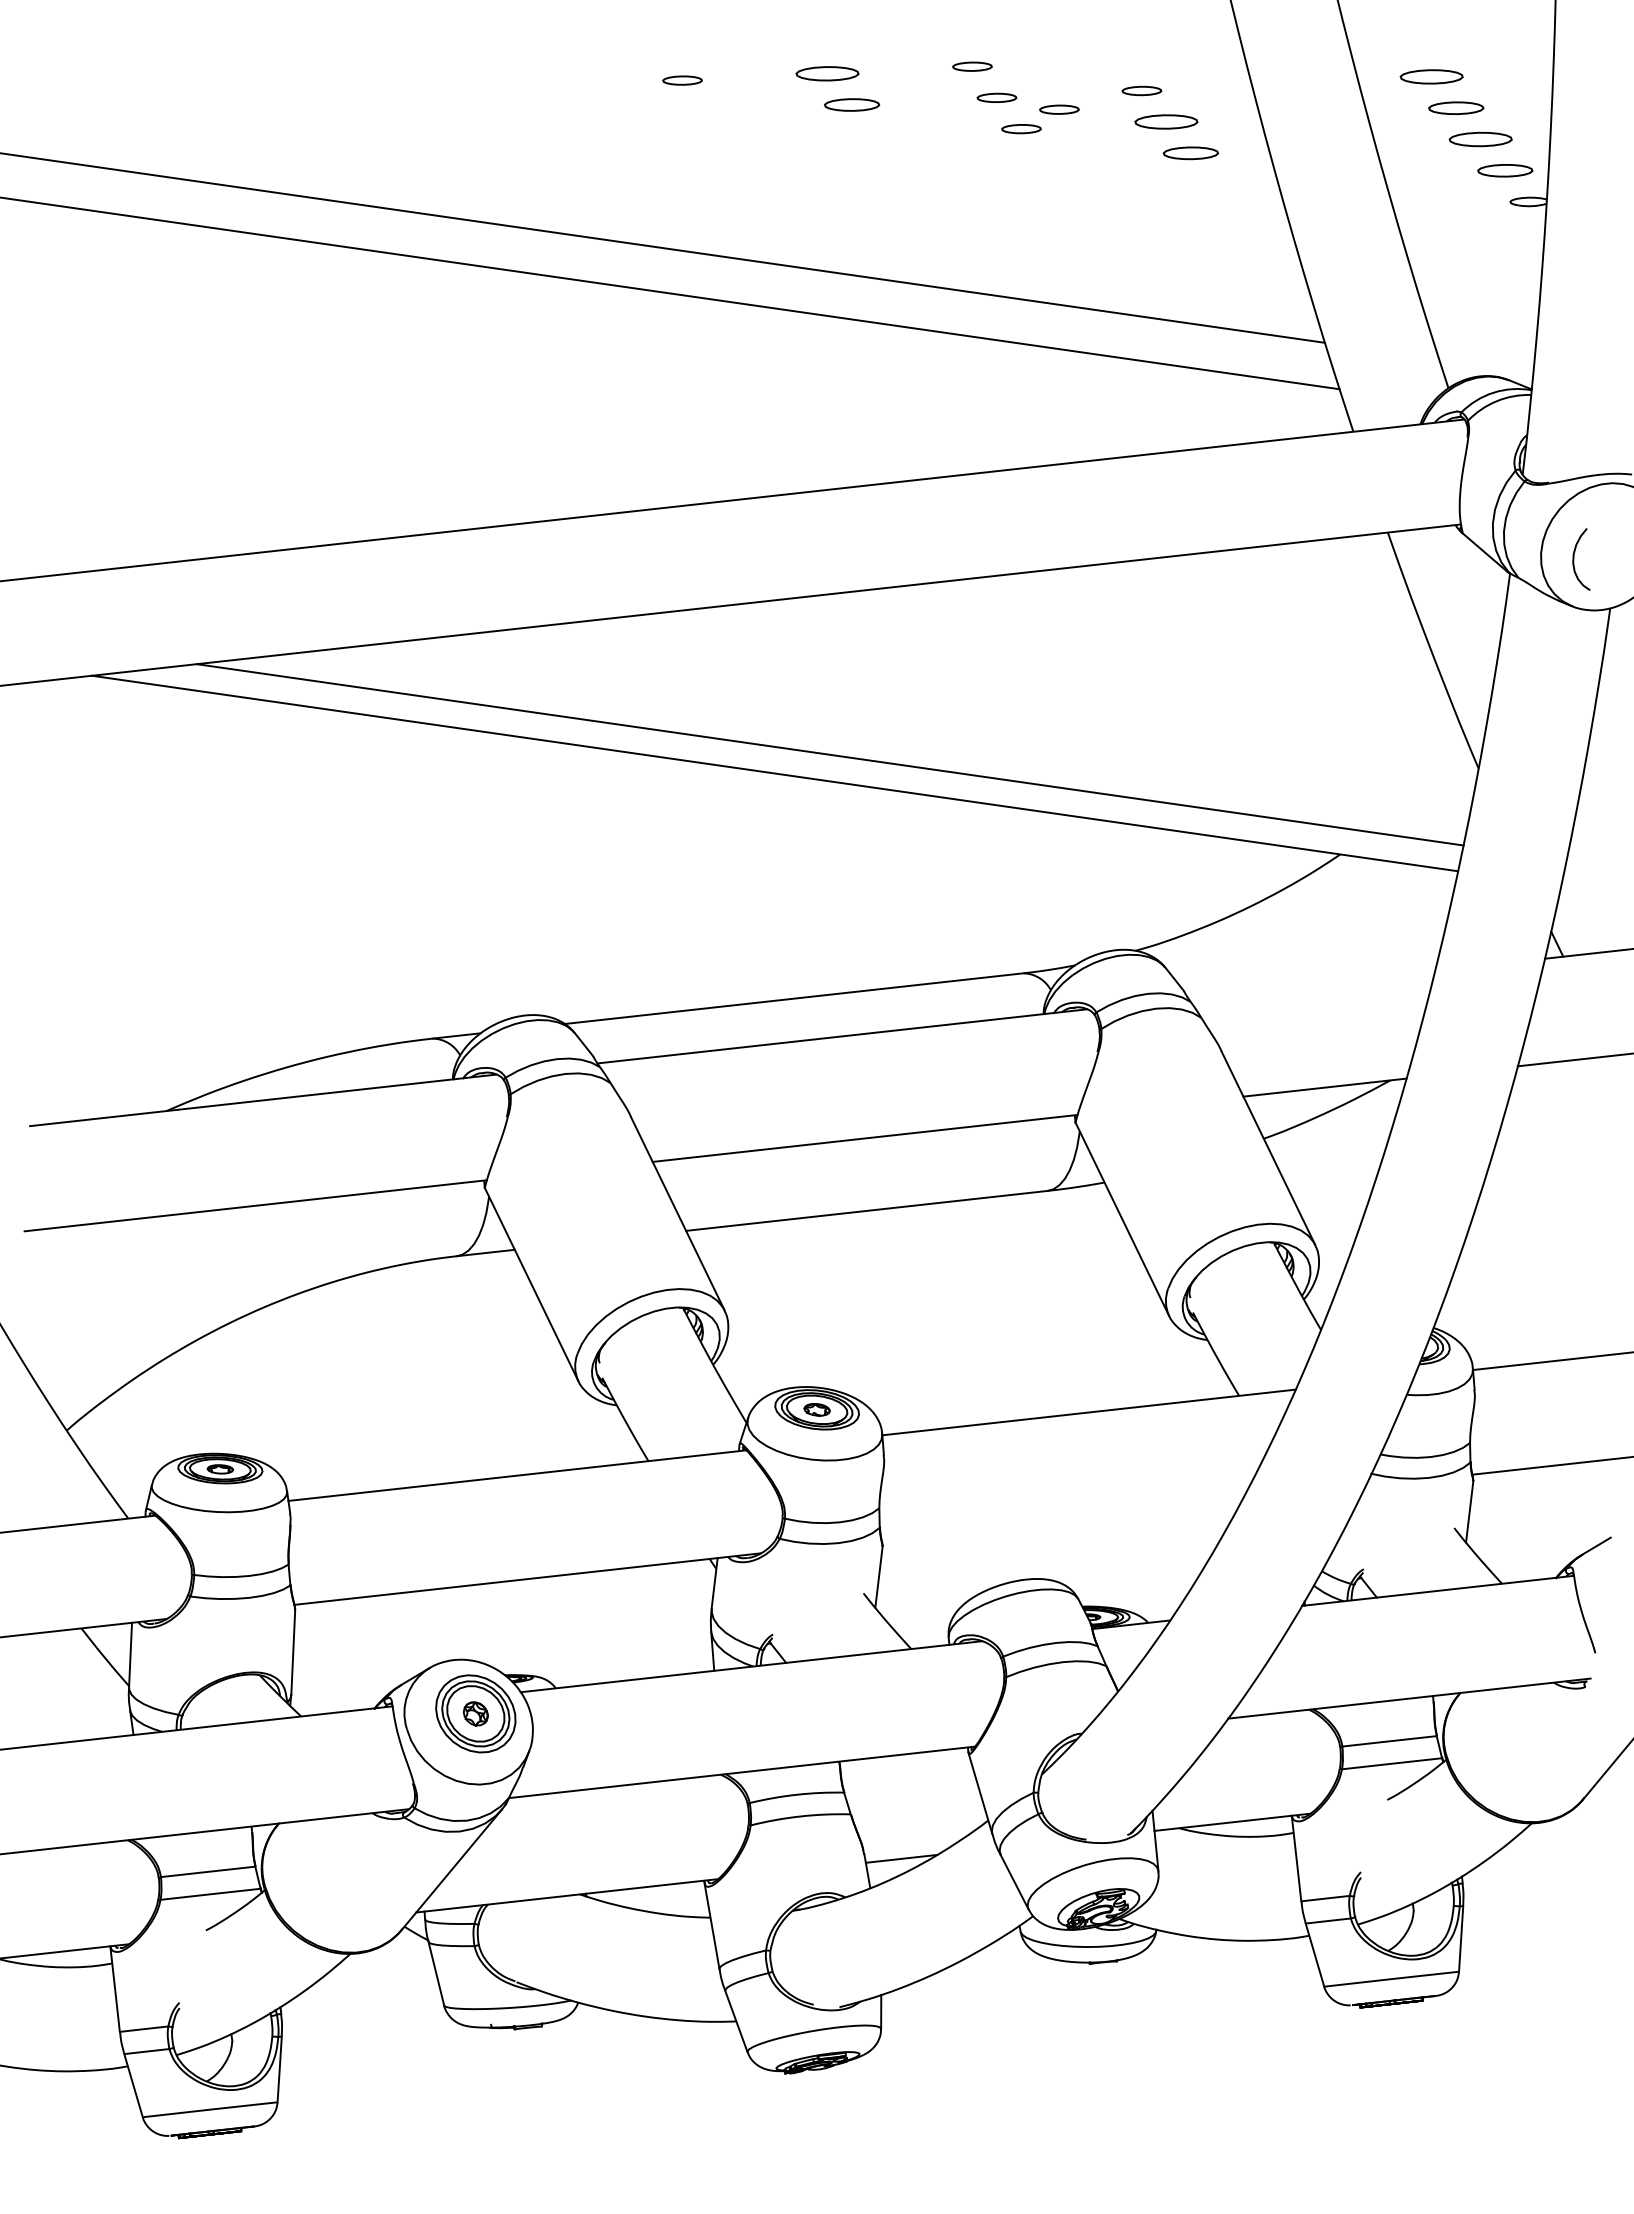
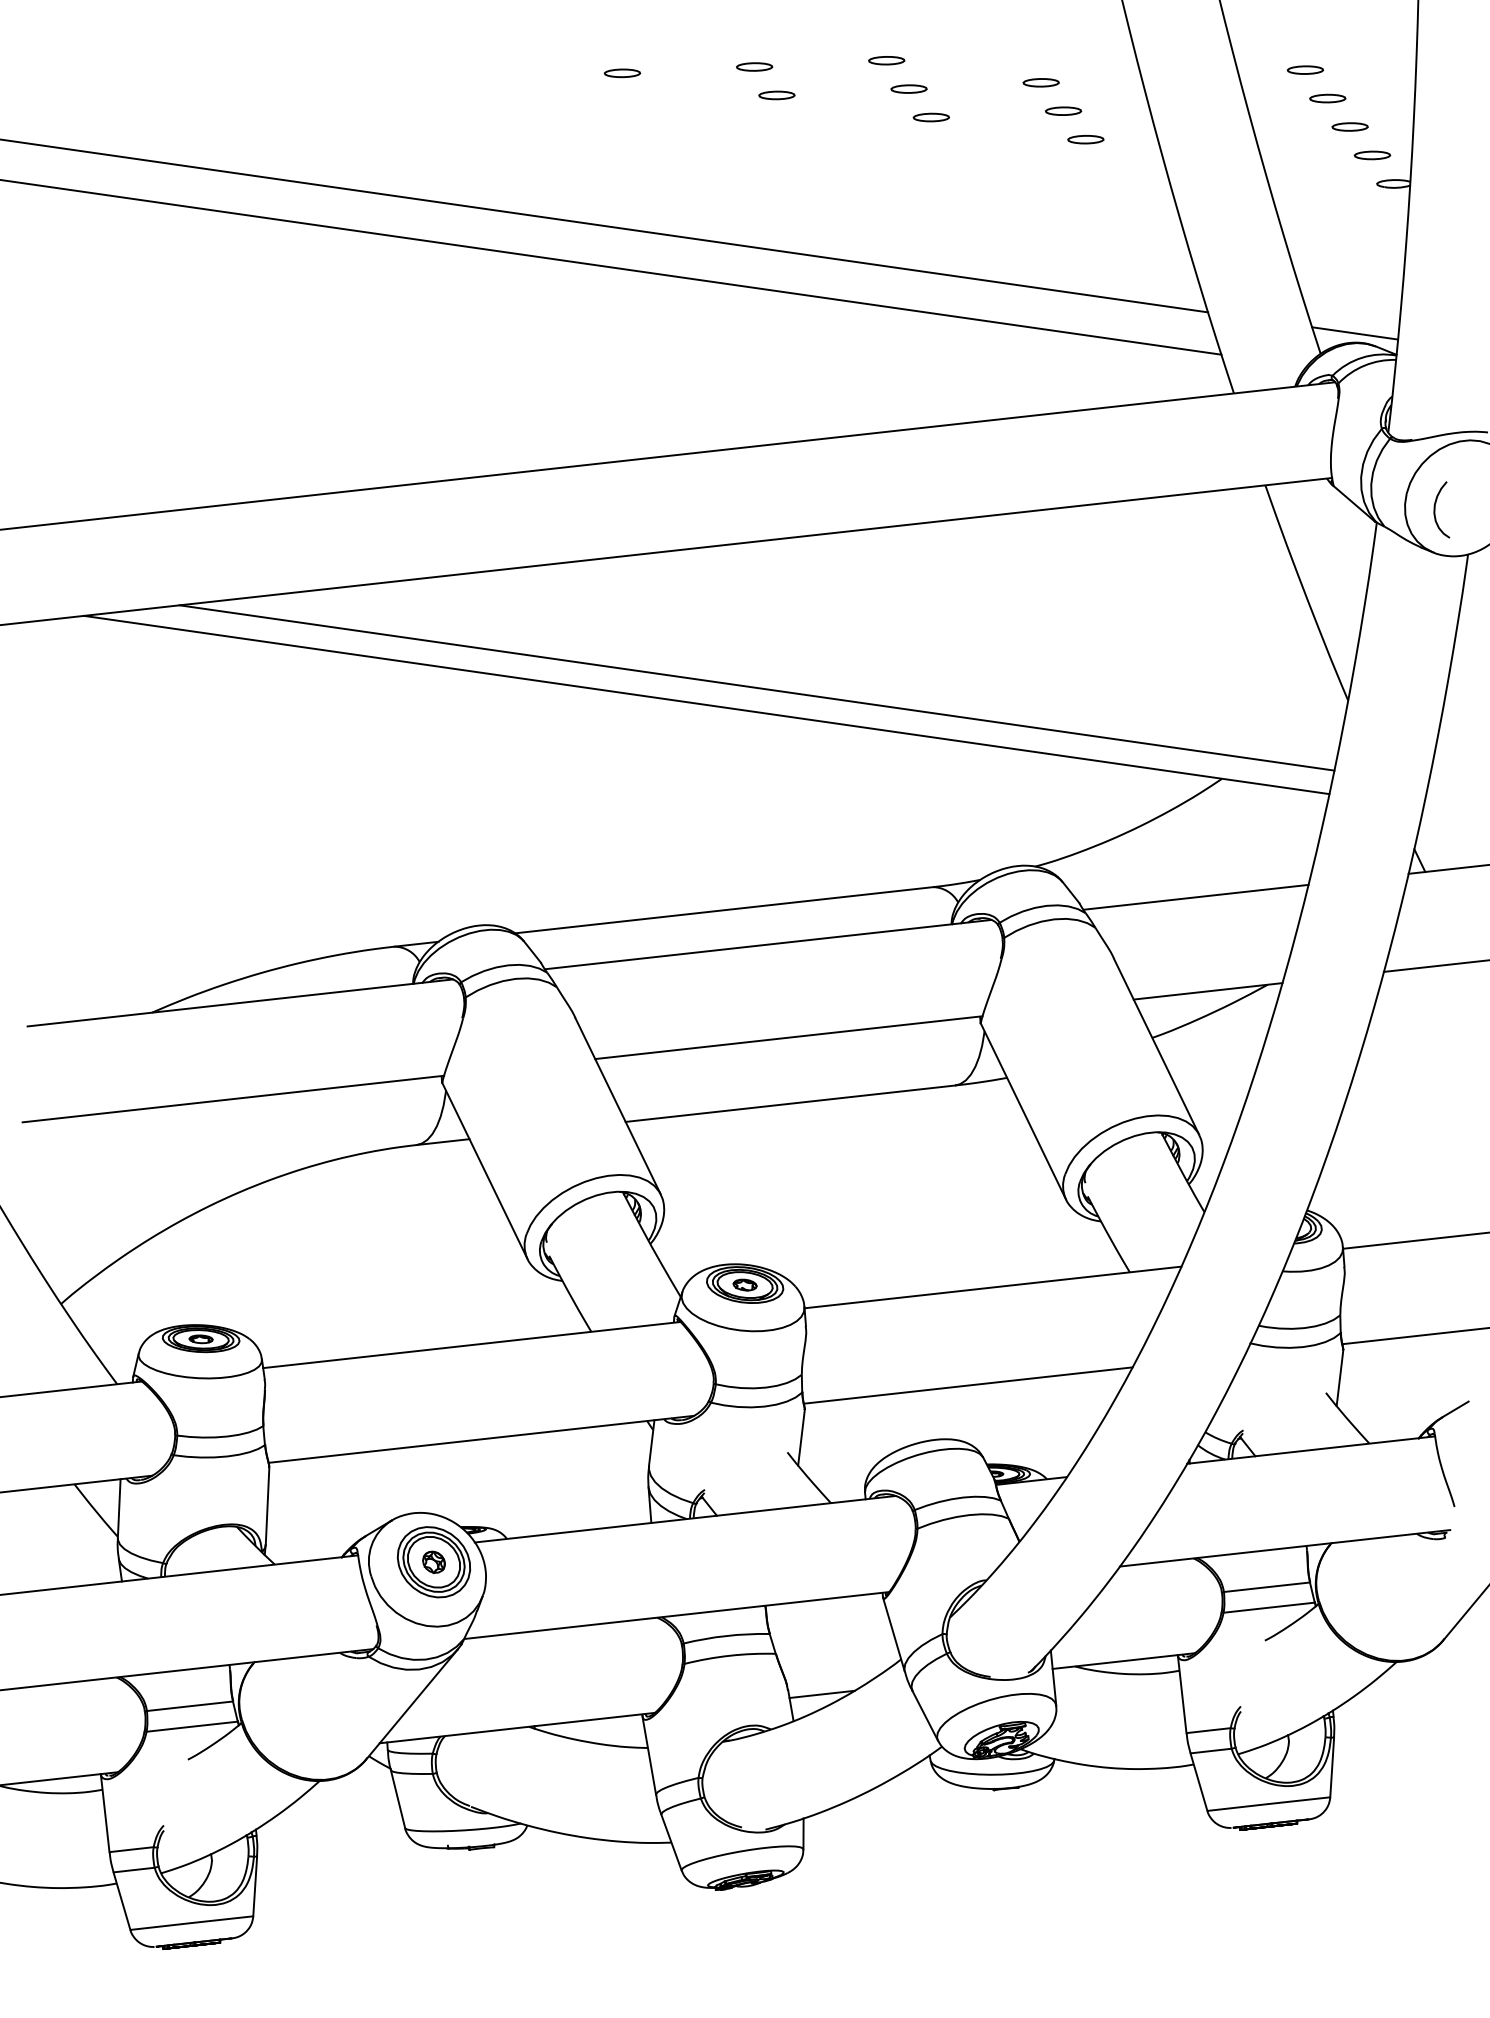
part: (827, 73) -> (754, 66), size x0.62
part: (1431, 77) -> (1305, 70), size x0.62
part: (851, 104) -> (776, 95), size x0.71
part: (1456, 108) -> (1327, 98), size x0.71
part: (1059, 109) -> (966, 99), removed
part: (1166, 122) -> (1063, 111), size x0.62
part: (1480, 139) -> (1349, 127), size x0.62
part: (1190, 153) -> (1085, 139), size x0.71
part: (1505, 170) -> (1372, 155), size x0.71
line: (1486, 365) -> (1355, 333), added
line: (1311, 984) -> (1195, 897), added
line: (1061, 1519) -> (967, 1385), added

